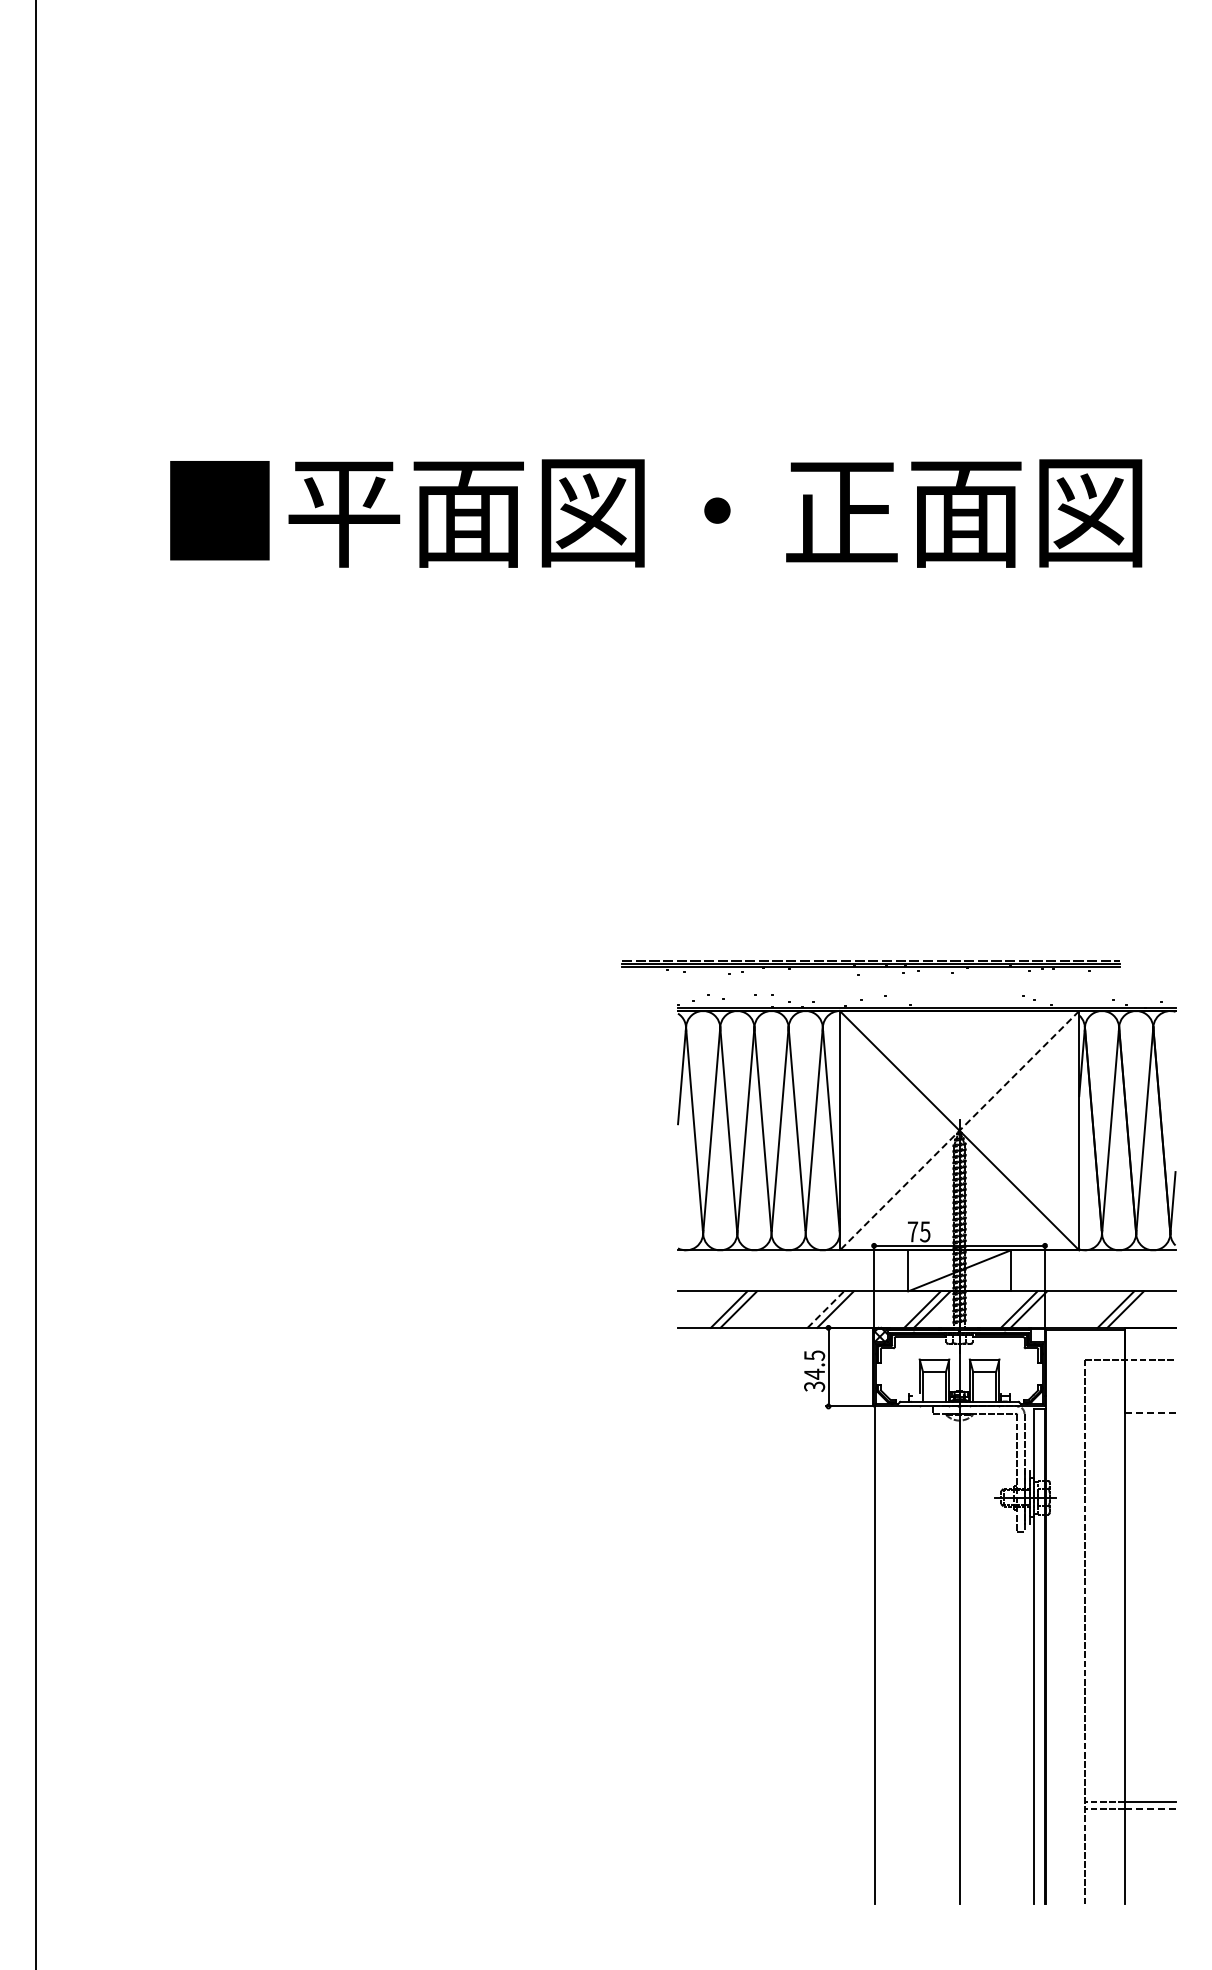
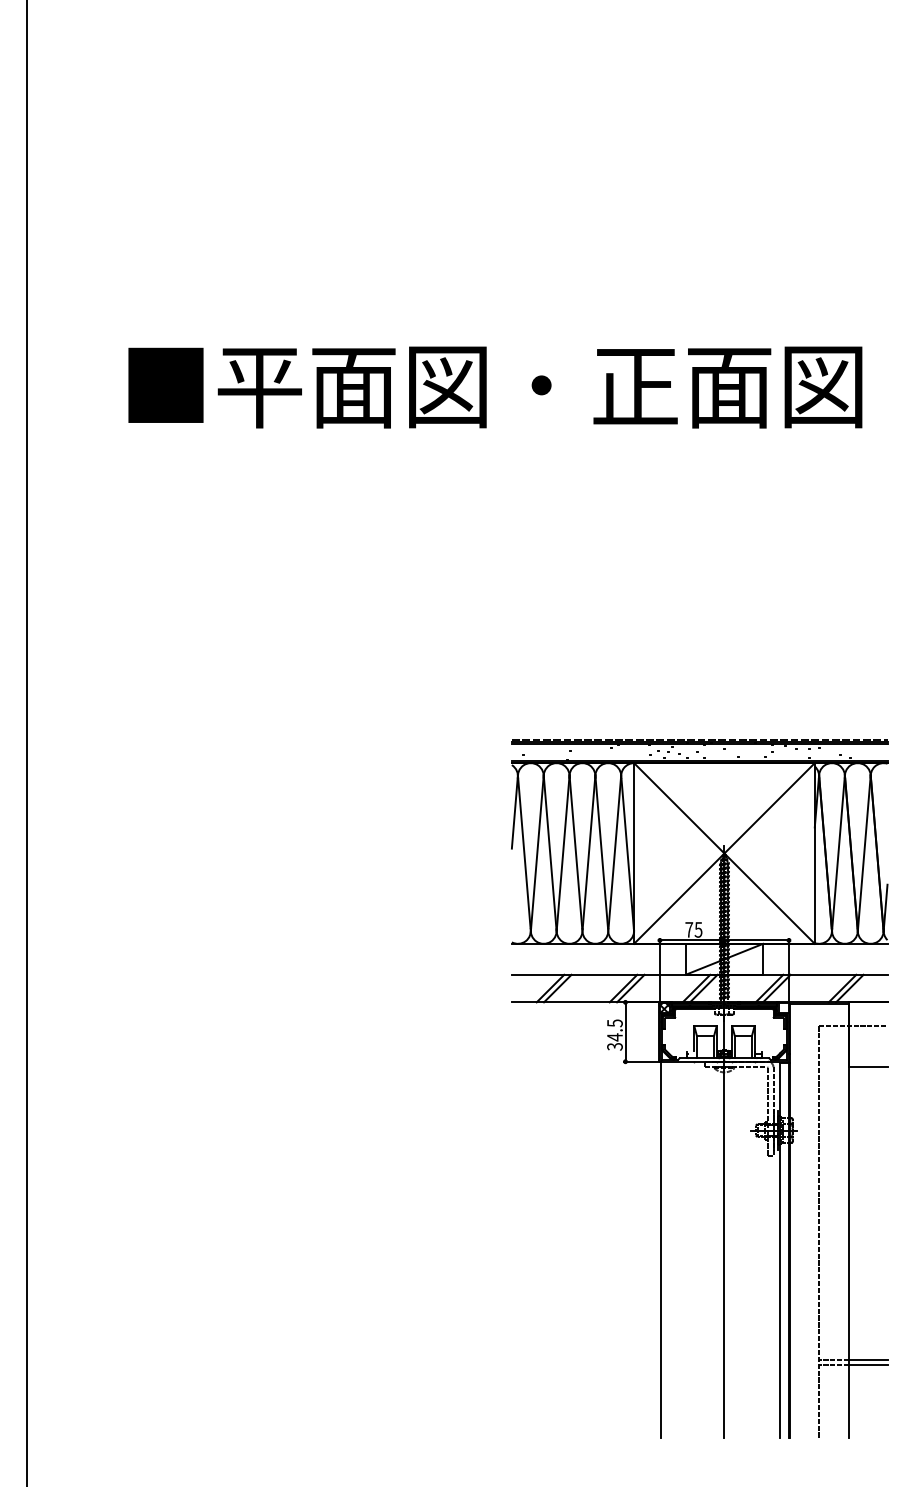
part: (870, 967) -> (699, 744), moved
line: (959, 1131) -> (724, 854), dashed -> solid
line: (825, 1309) -> (623, 988), dashed -> solid
line: (1150, 1413) -> (868, 1067), dashed -> solid
line: (1149, 1808) -> (867, 1365), dashed -> solid

